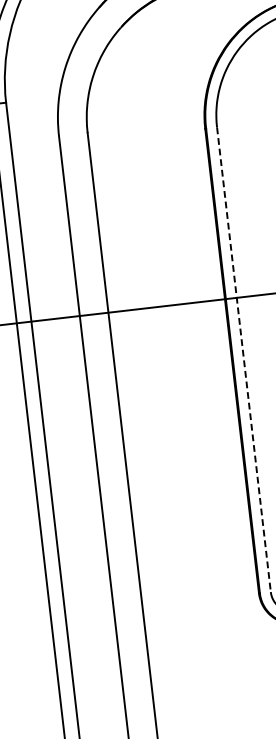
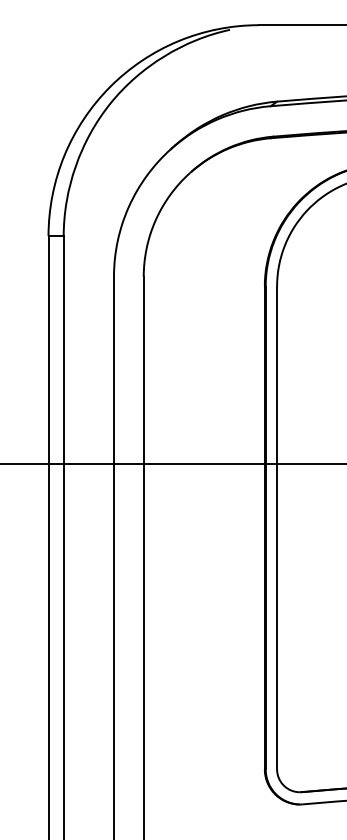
line: (244, 360) -> (277, 528), dashed -> solid

